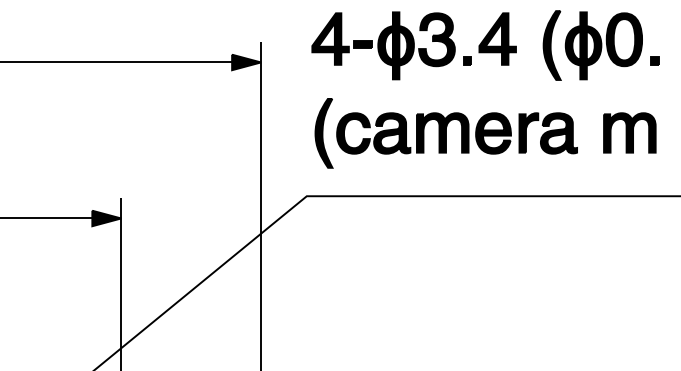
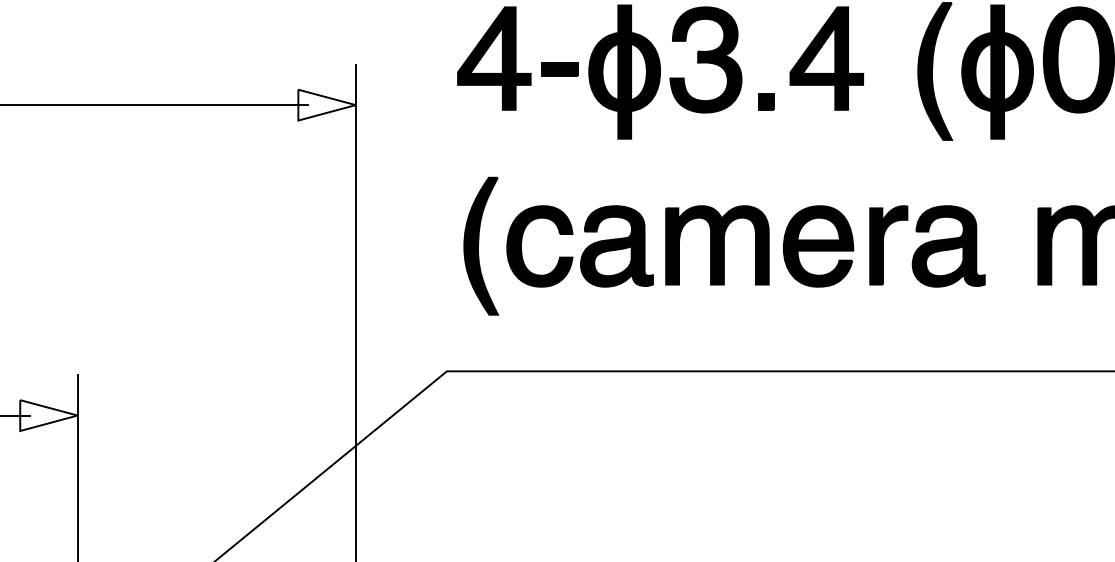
fill: (246, 62) -> (326, 105), removed
fill: (106, 218) -> (48, 415), removed

